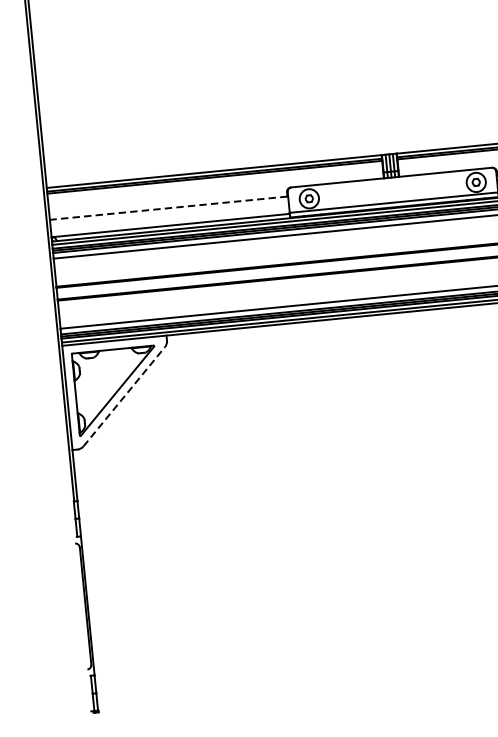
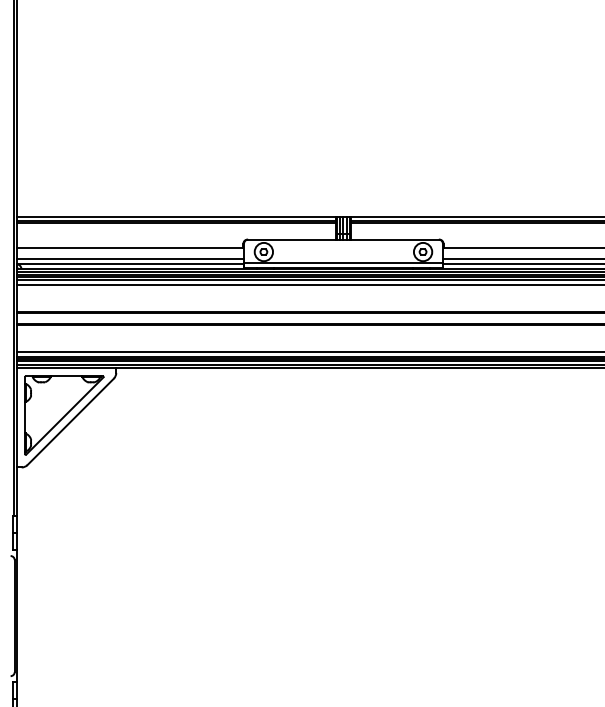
line: (167, 207) -> (129, 247), dashed -> solid
line: (170, 220) -> (130, 259), added
line: (125, 396) -> (71, 421), dashed -> solid

